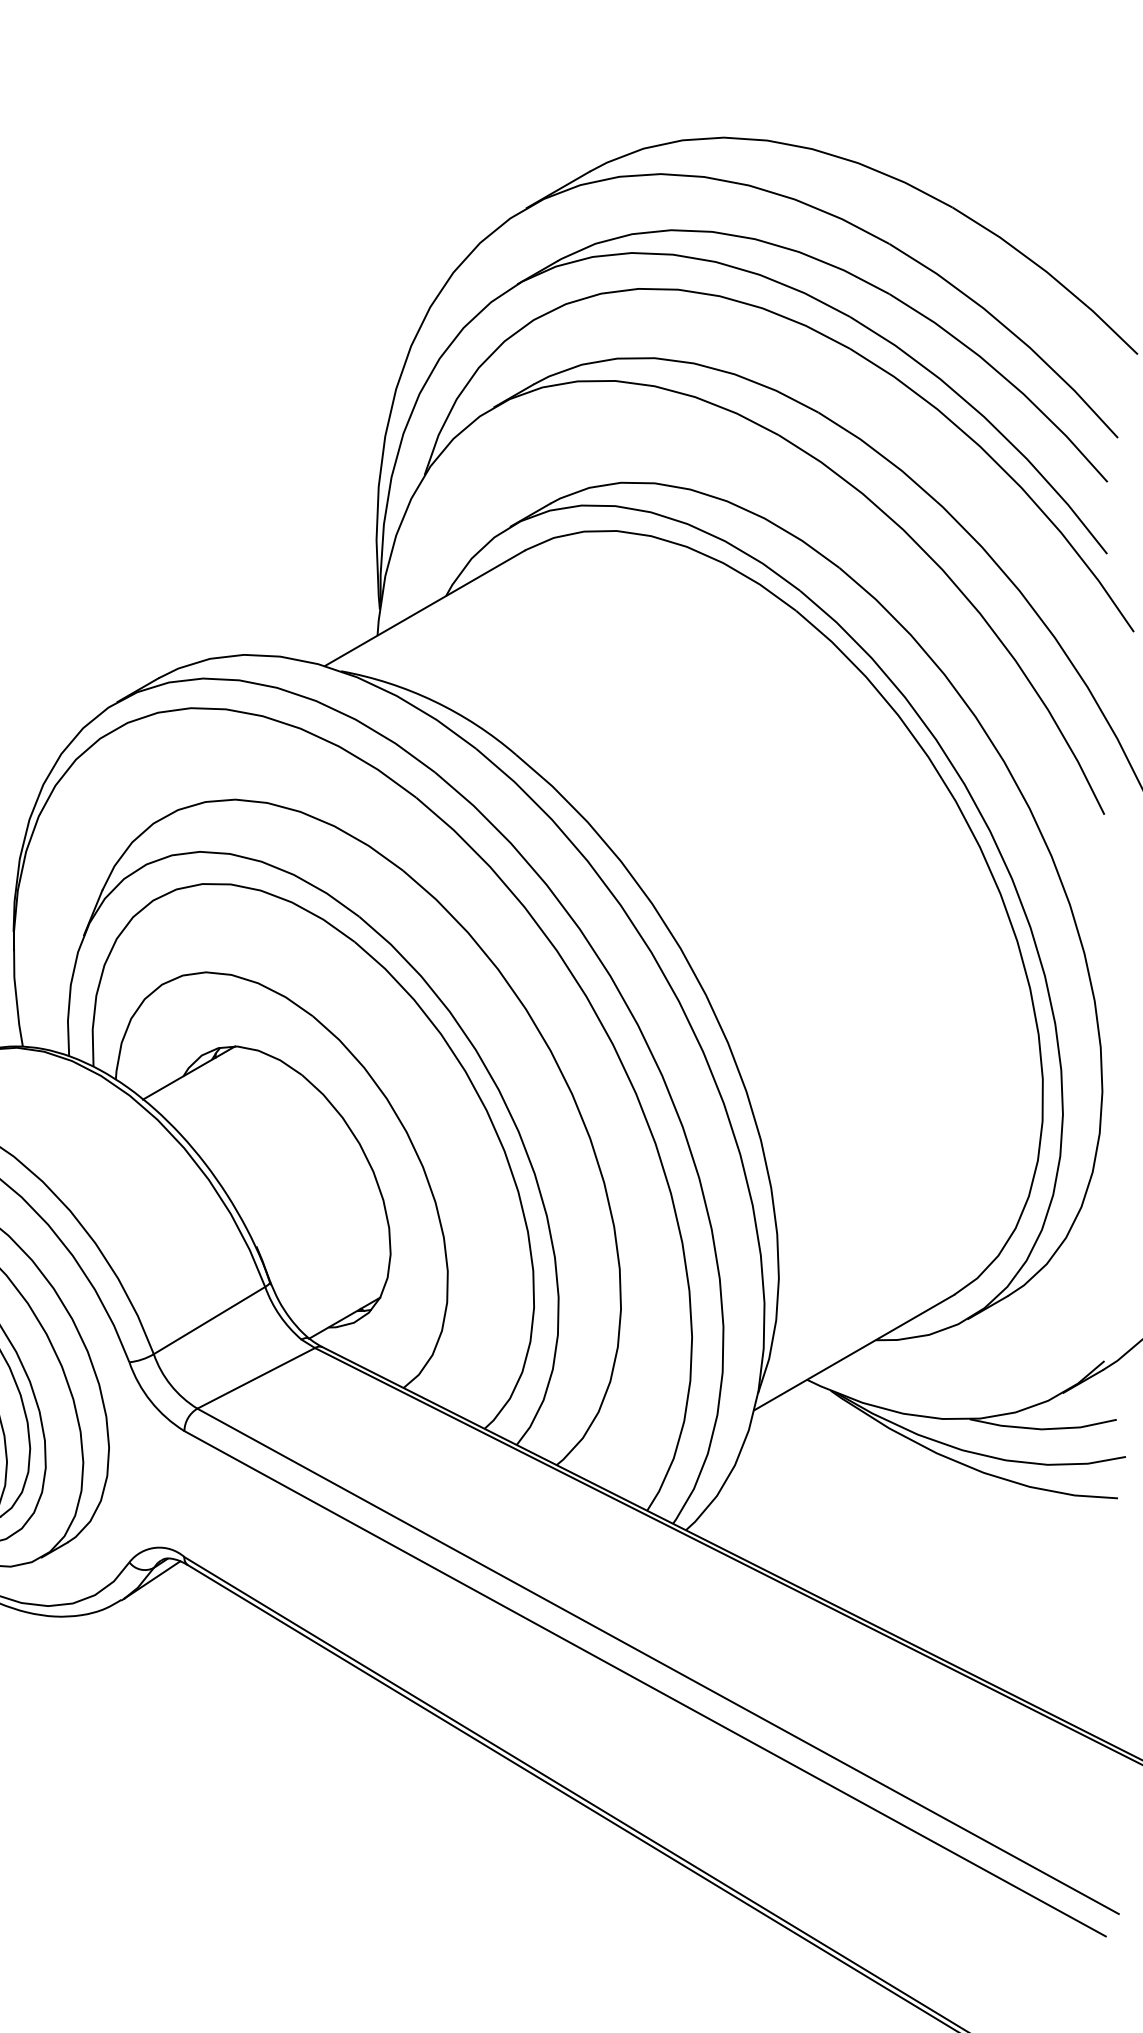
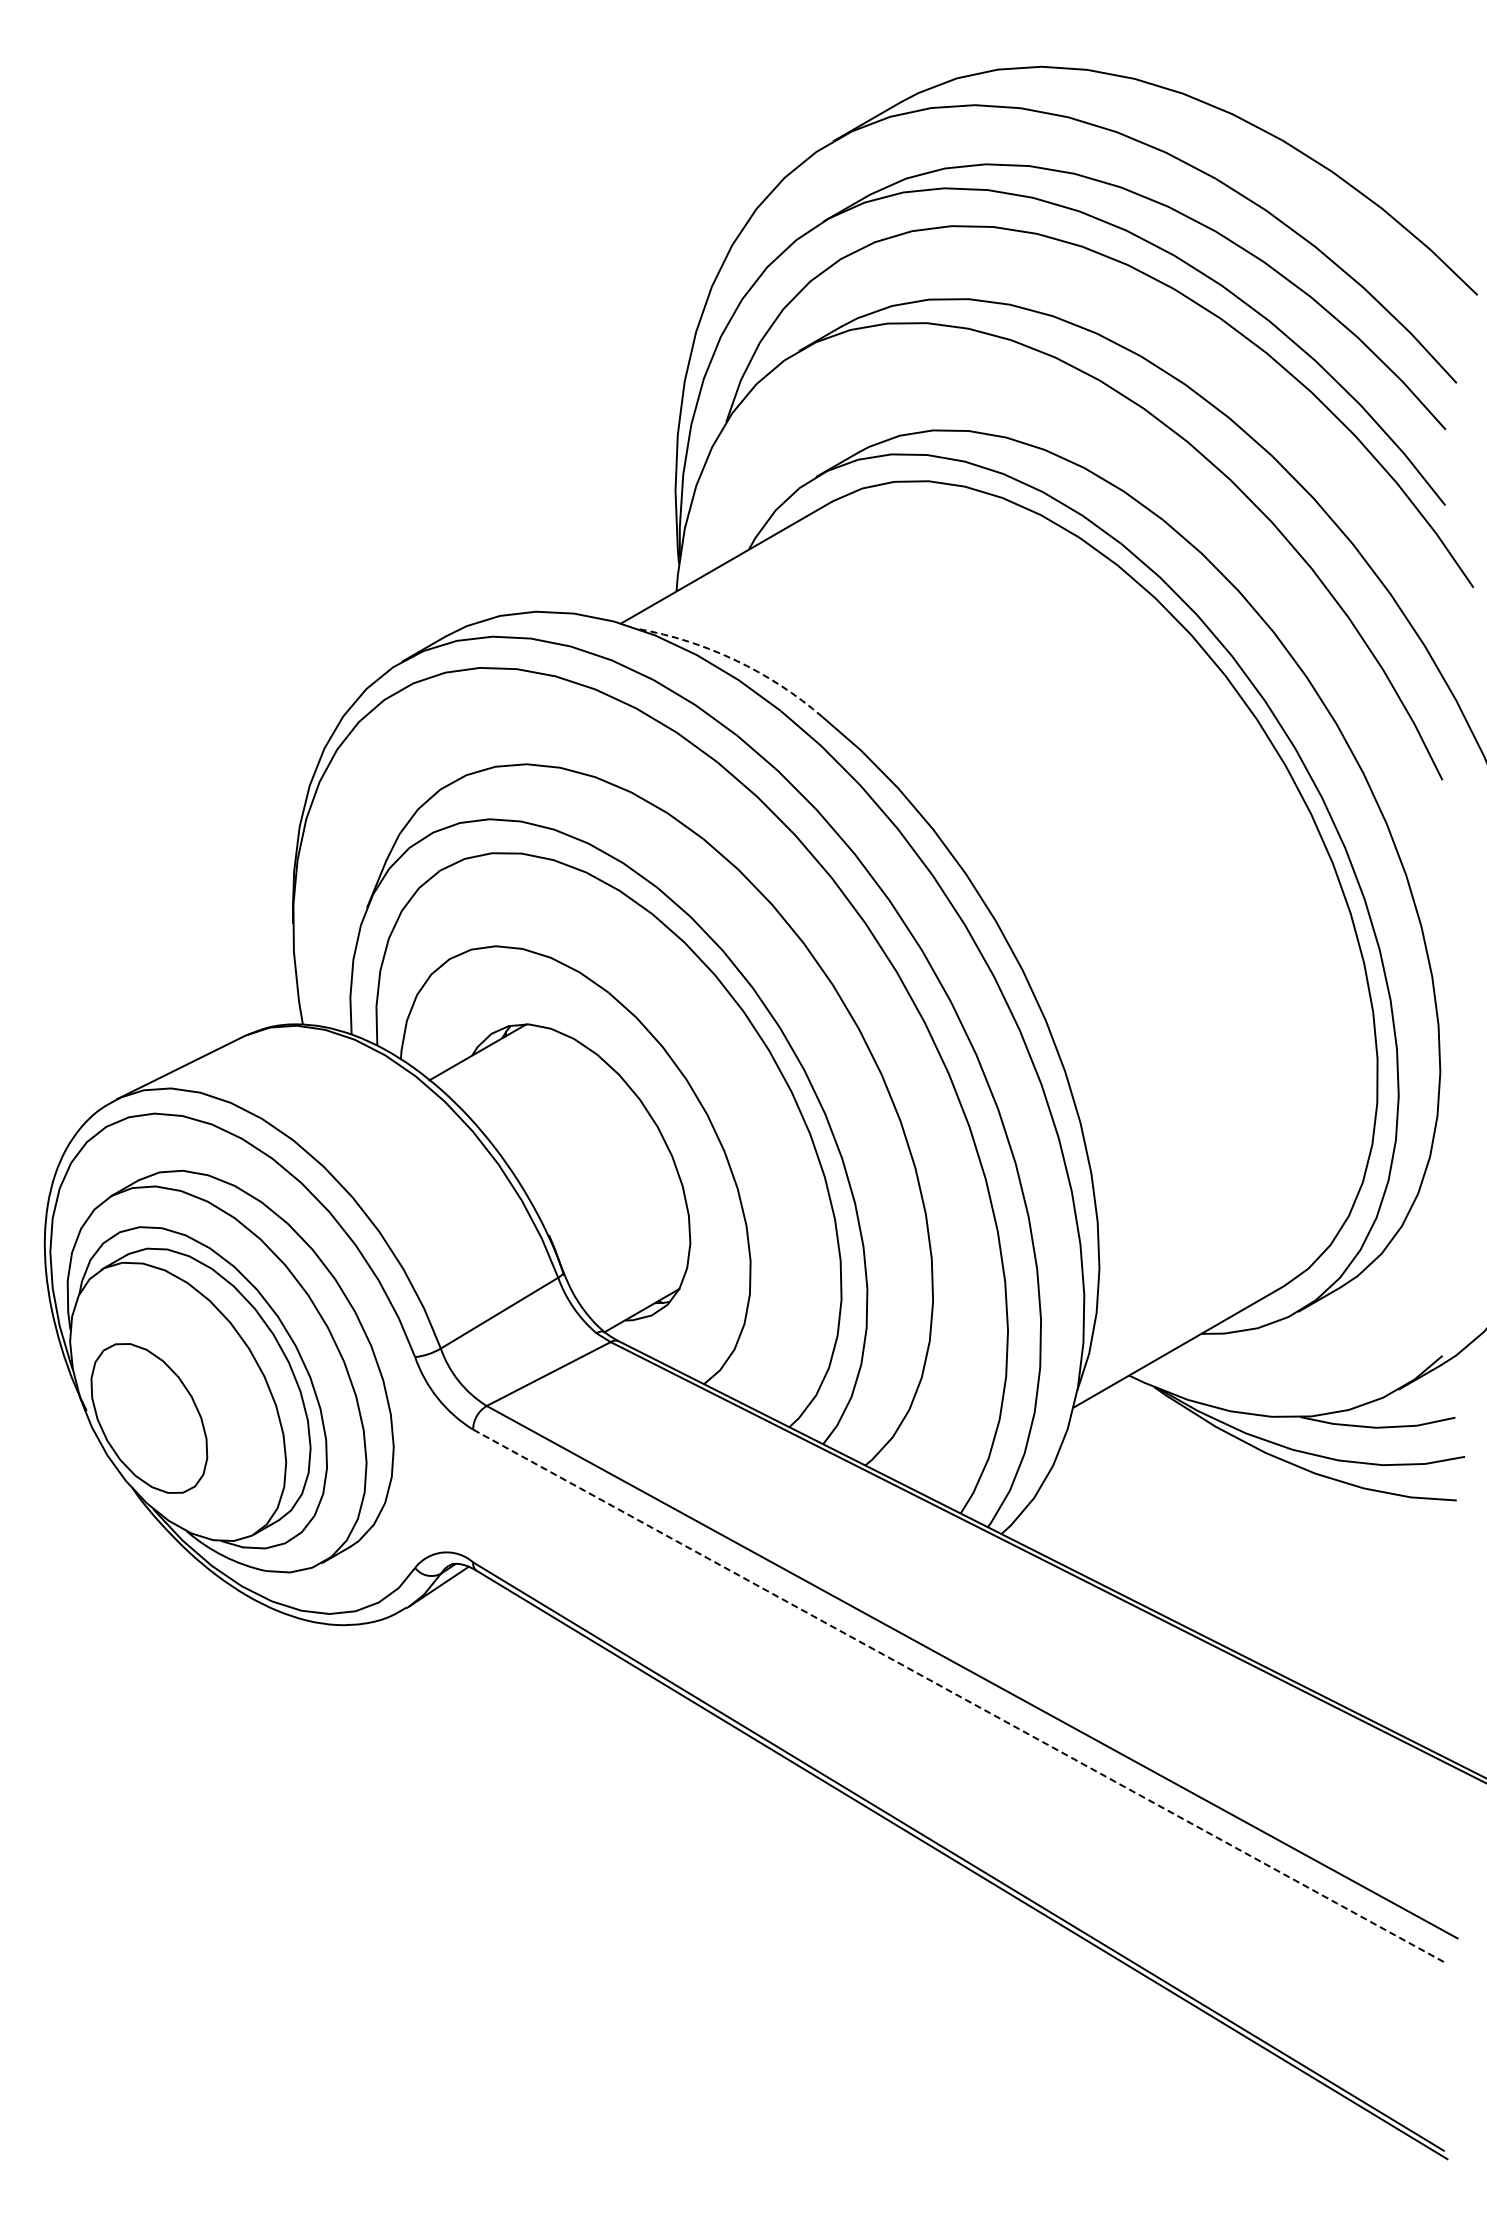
arc: (434, 701) -> (736, 660), solid -> dashed
line: (645, 1683) -> (958, 1695), solid -> dashed

